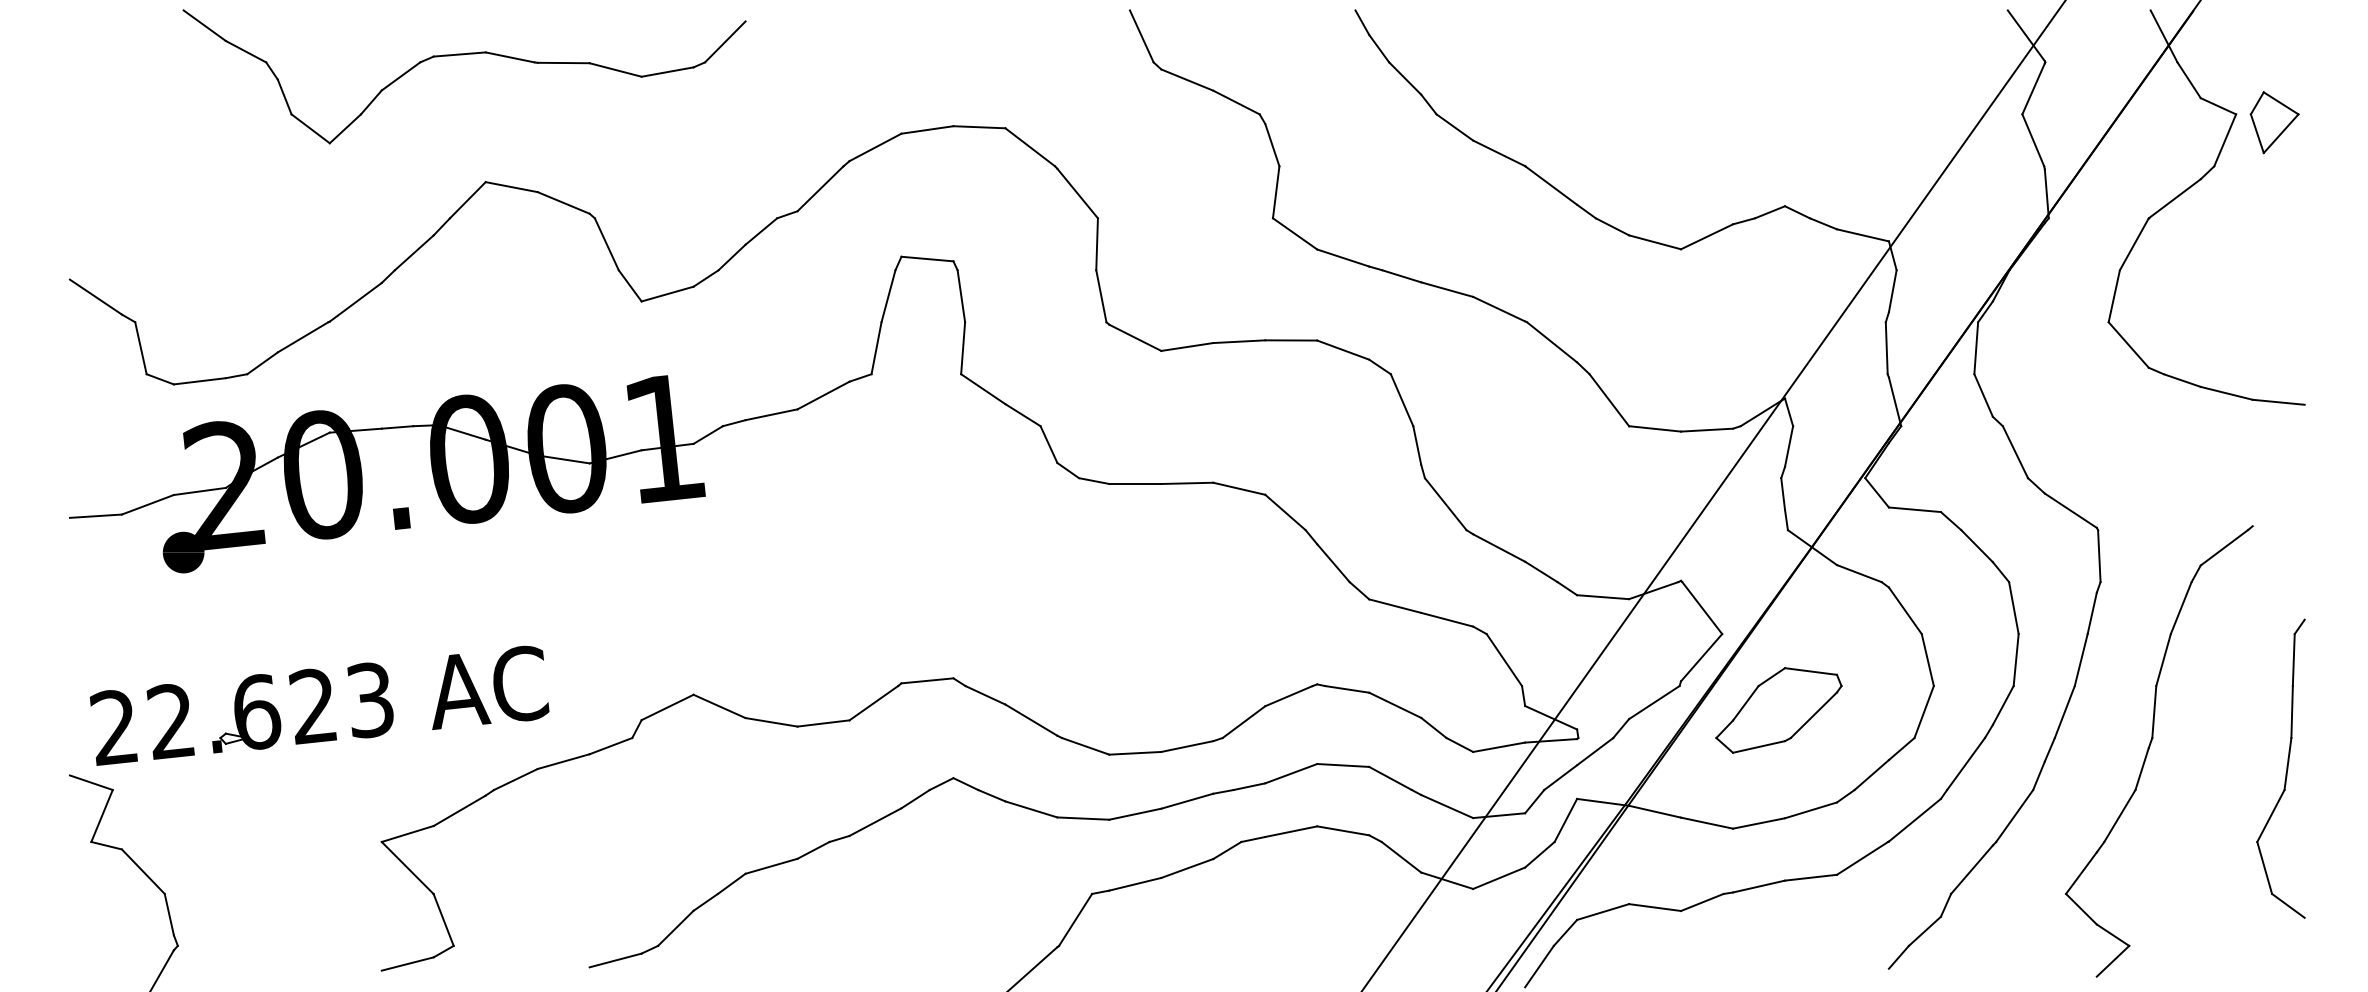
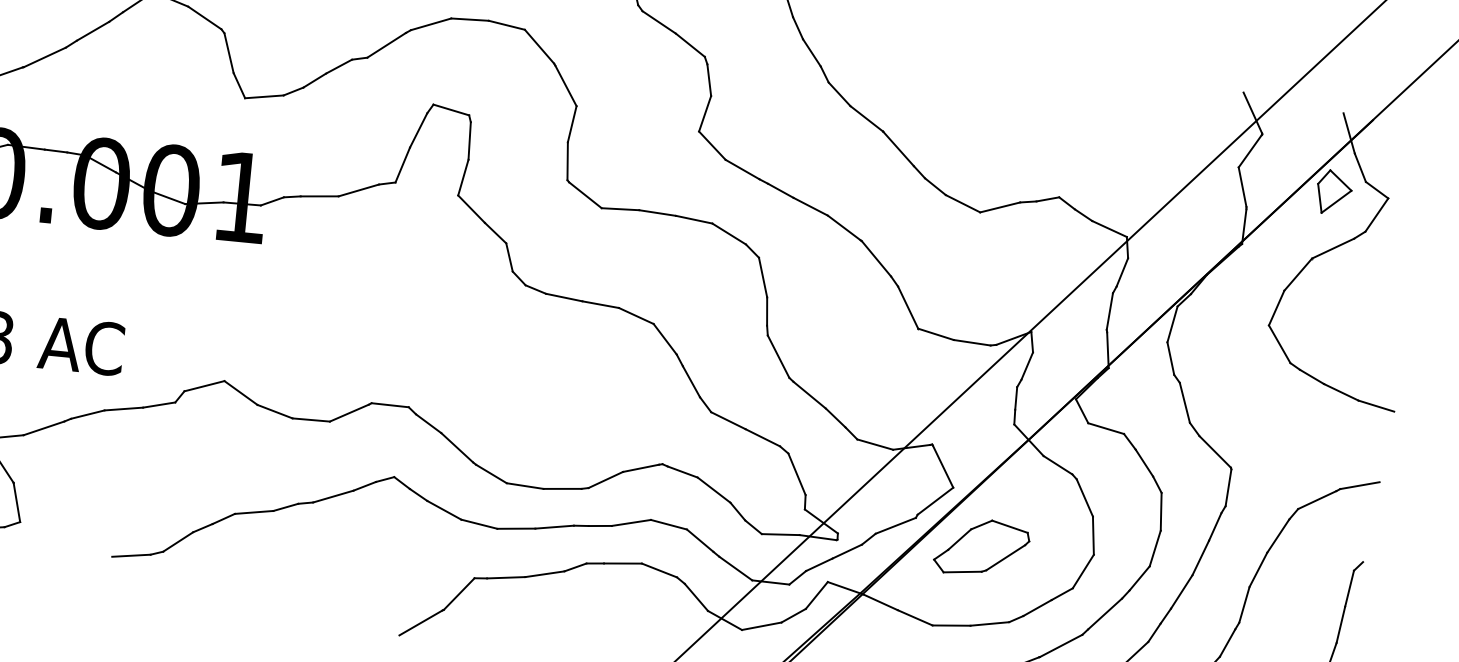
part: (2274, 122) -> (1333, 193), moved
line: (2278, 515) -> (1359, 485), added

